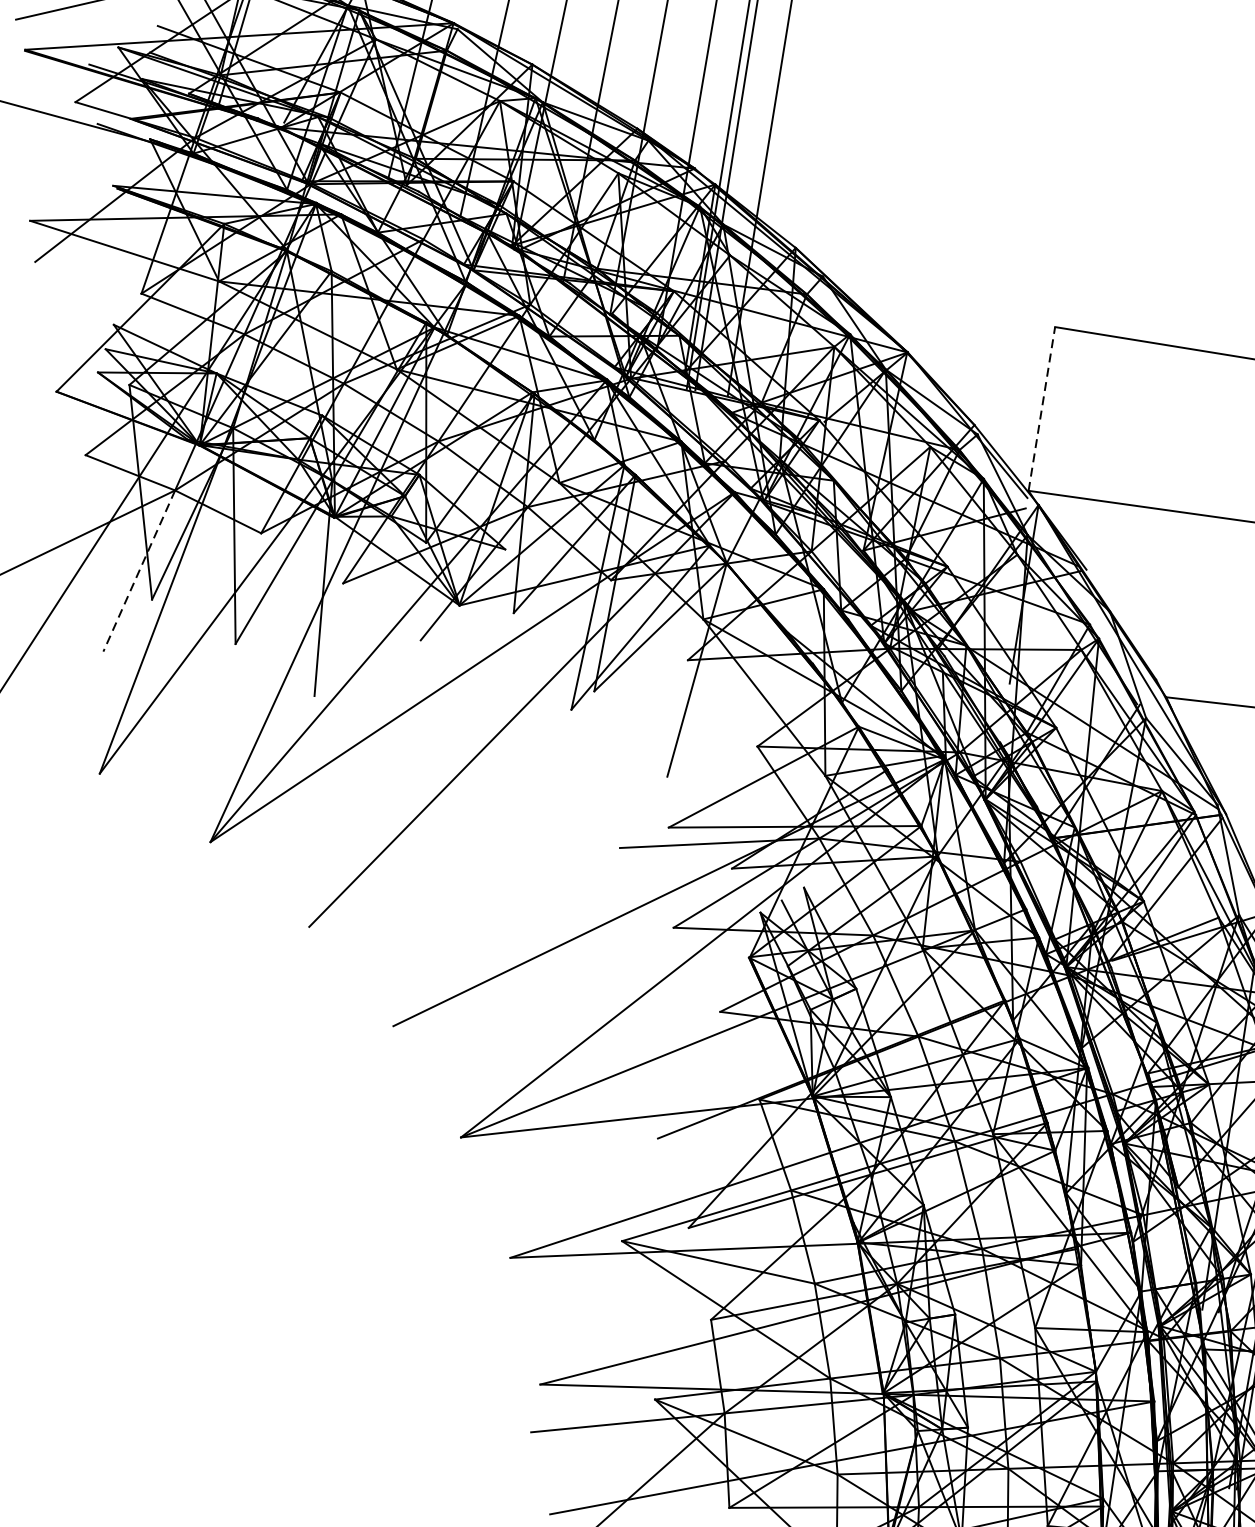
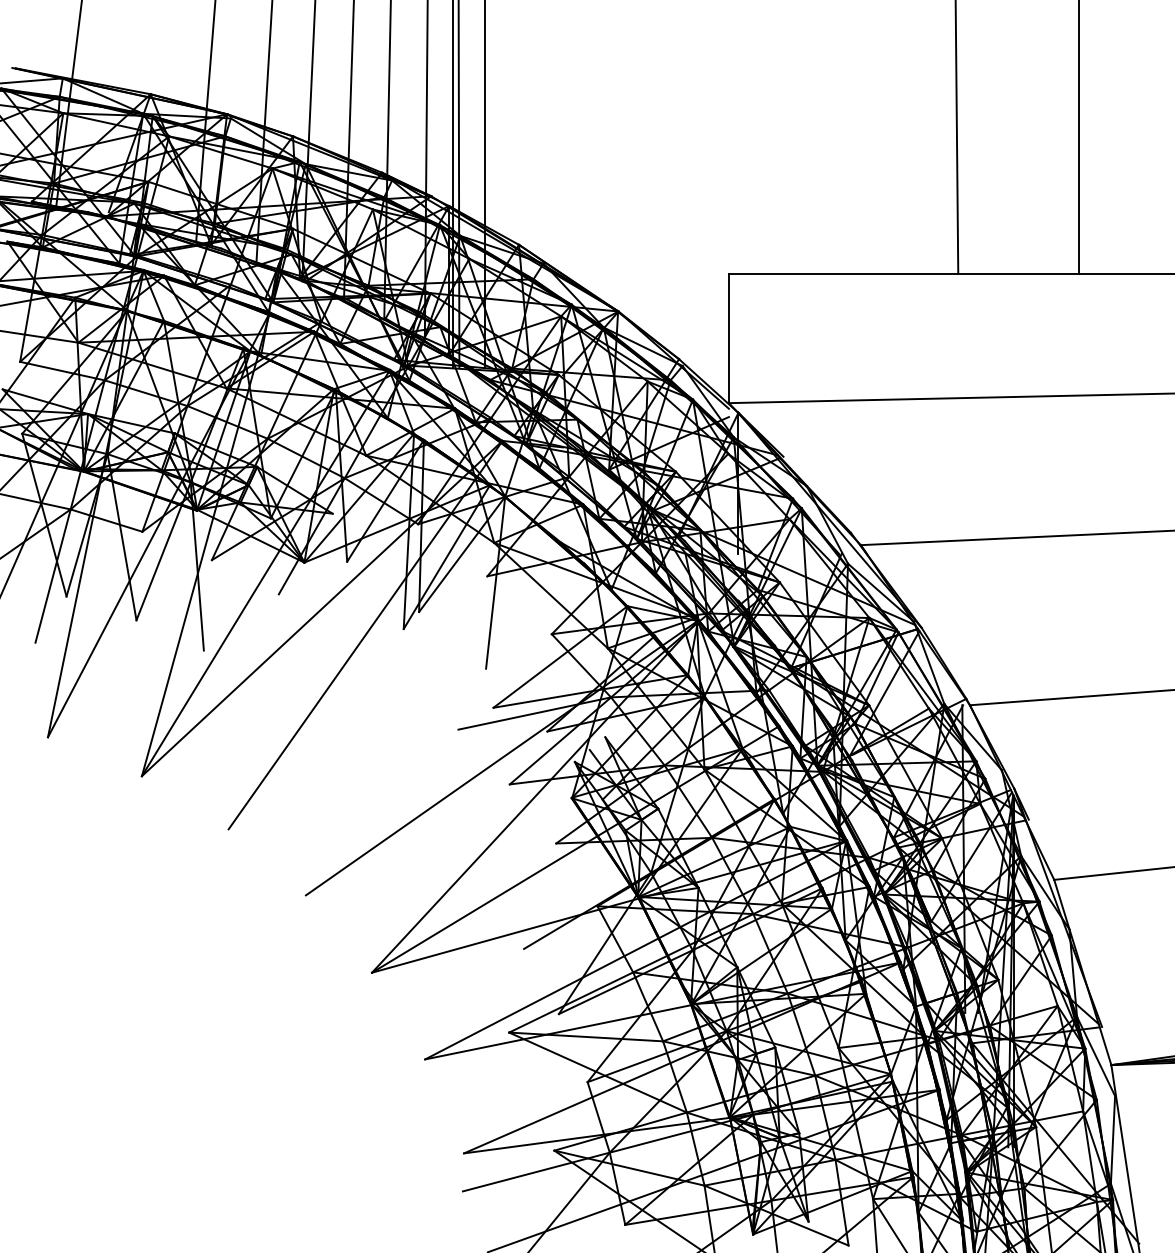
line: (1041, 409) -> (728, 338), dashed -> solid
line: (139, 571) -> (53, 576), dashed -> solid

